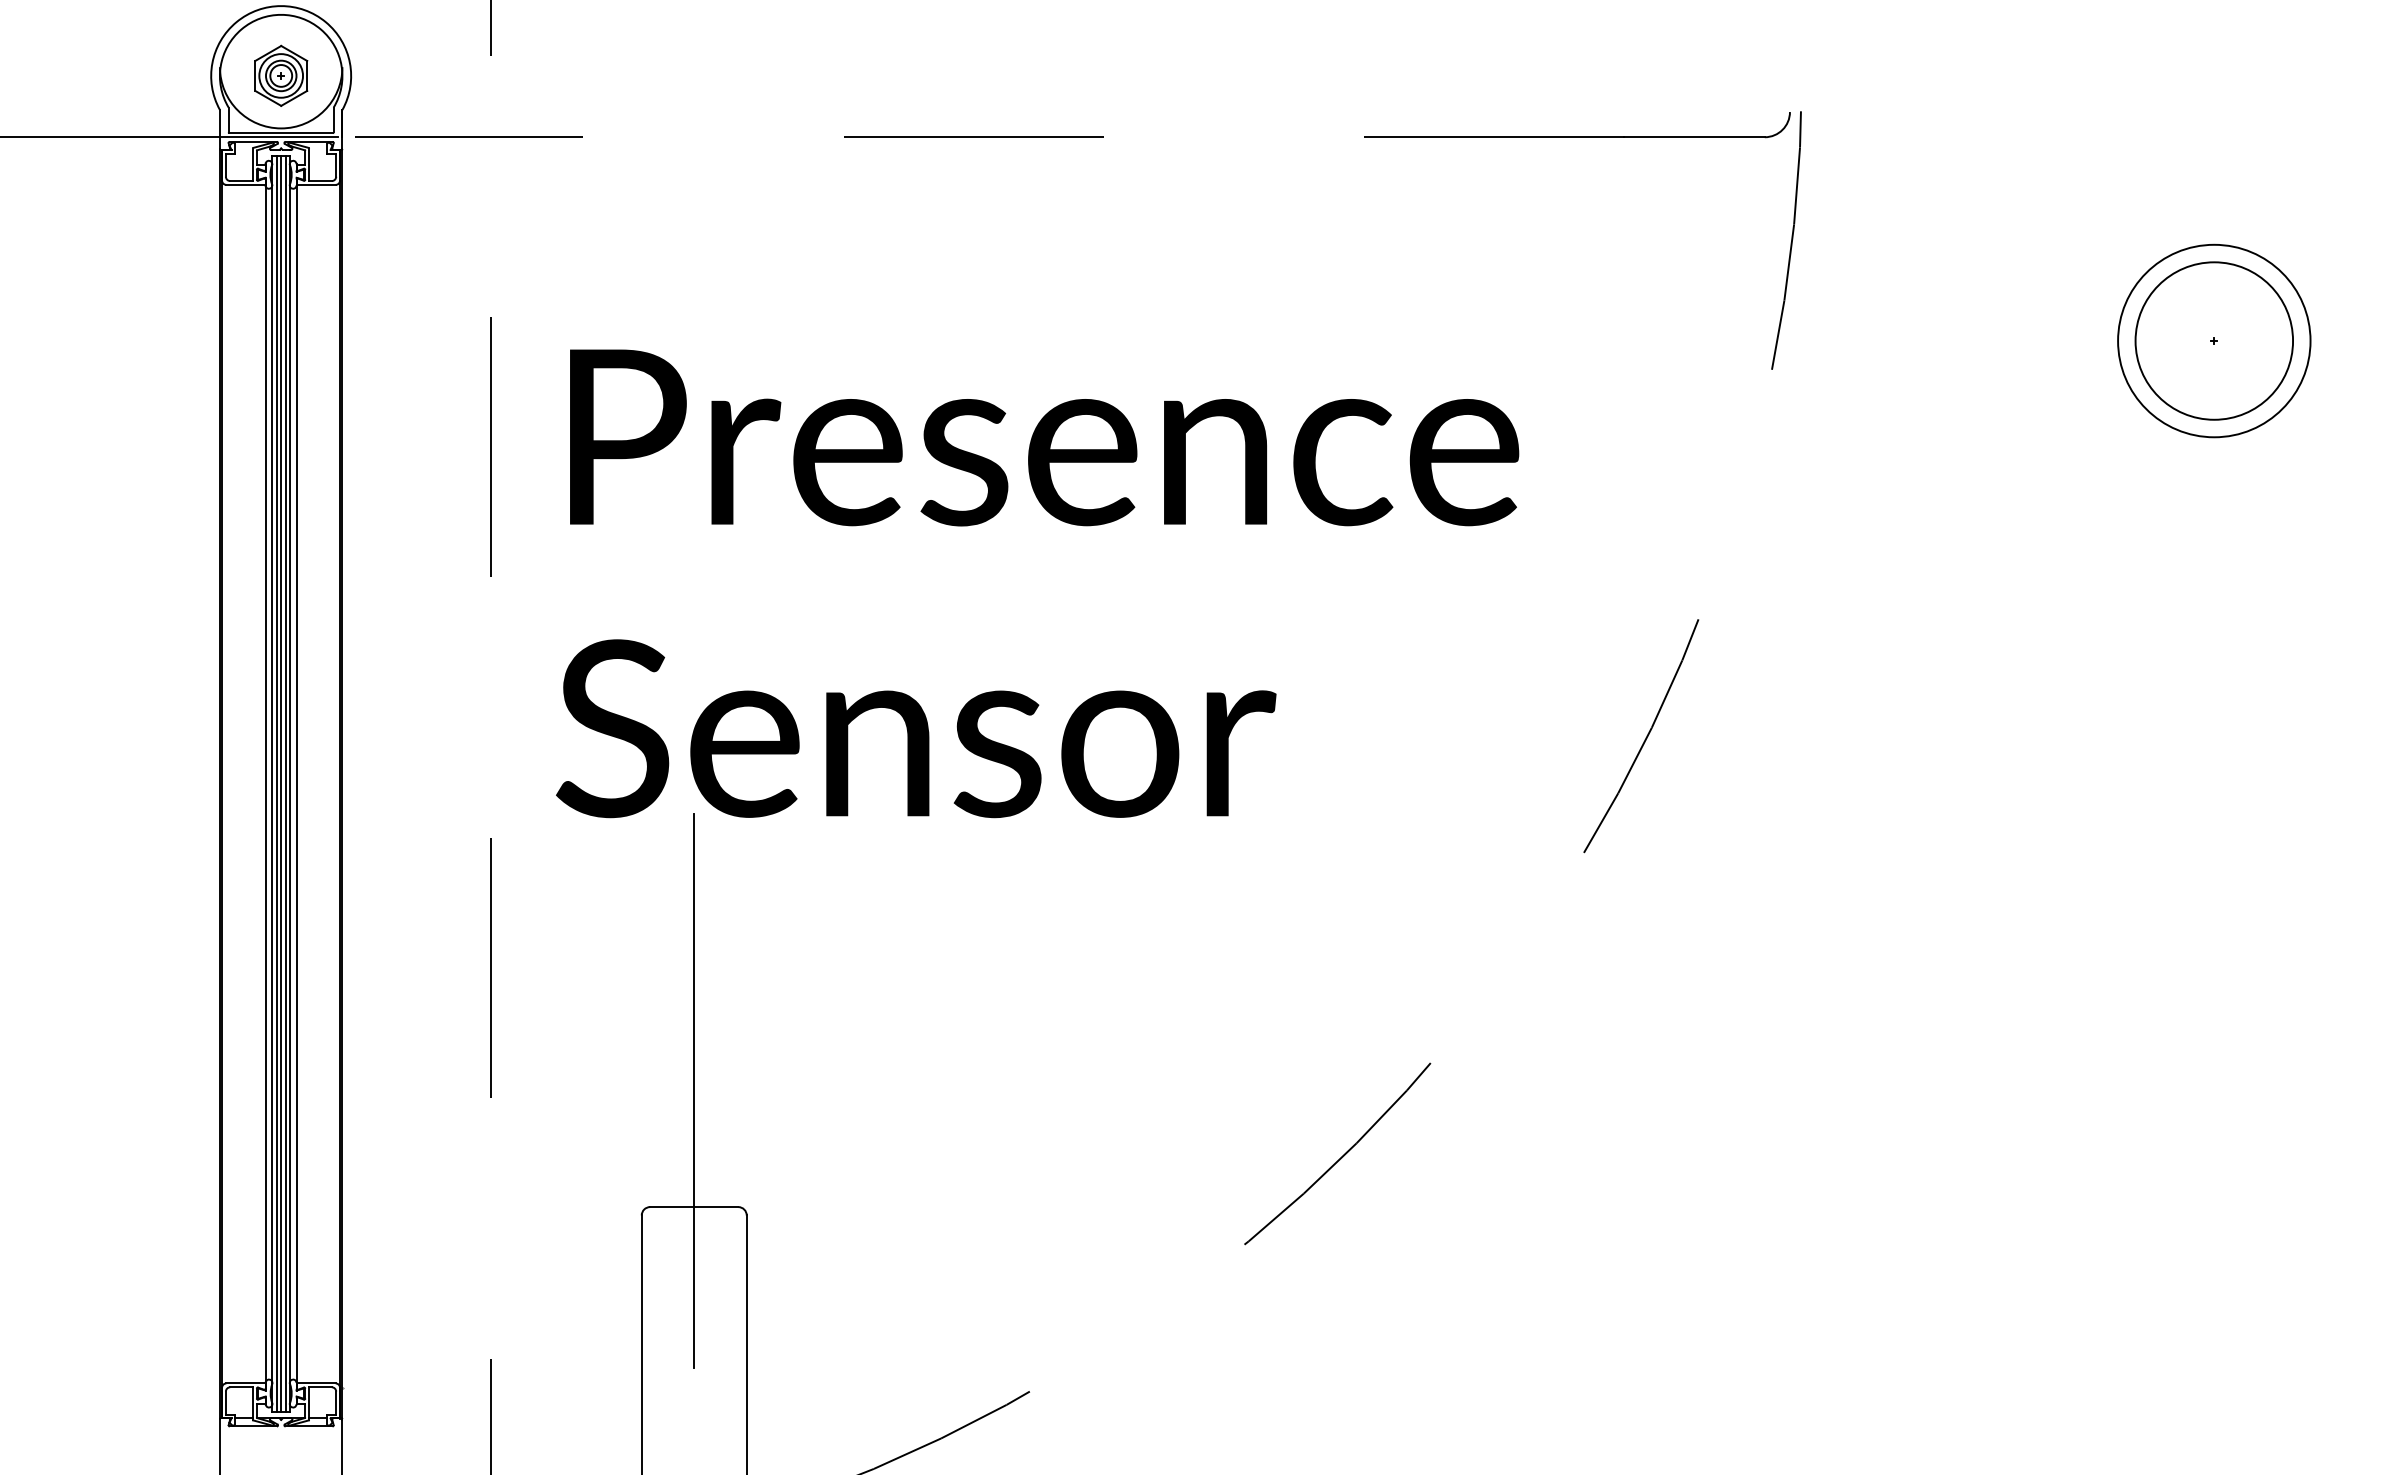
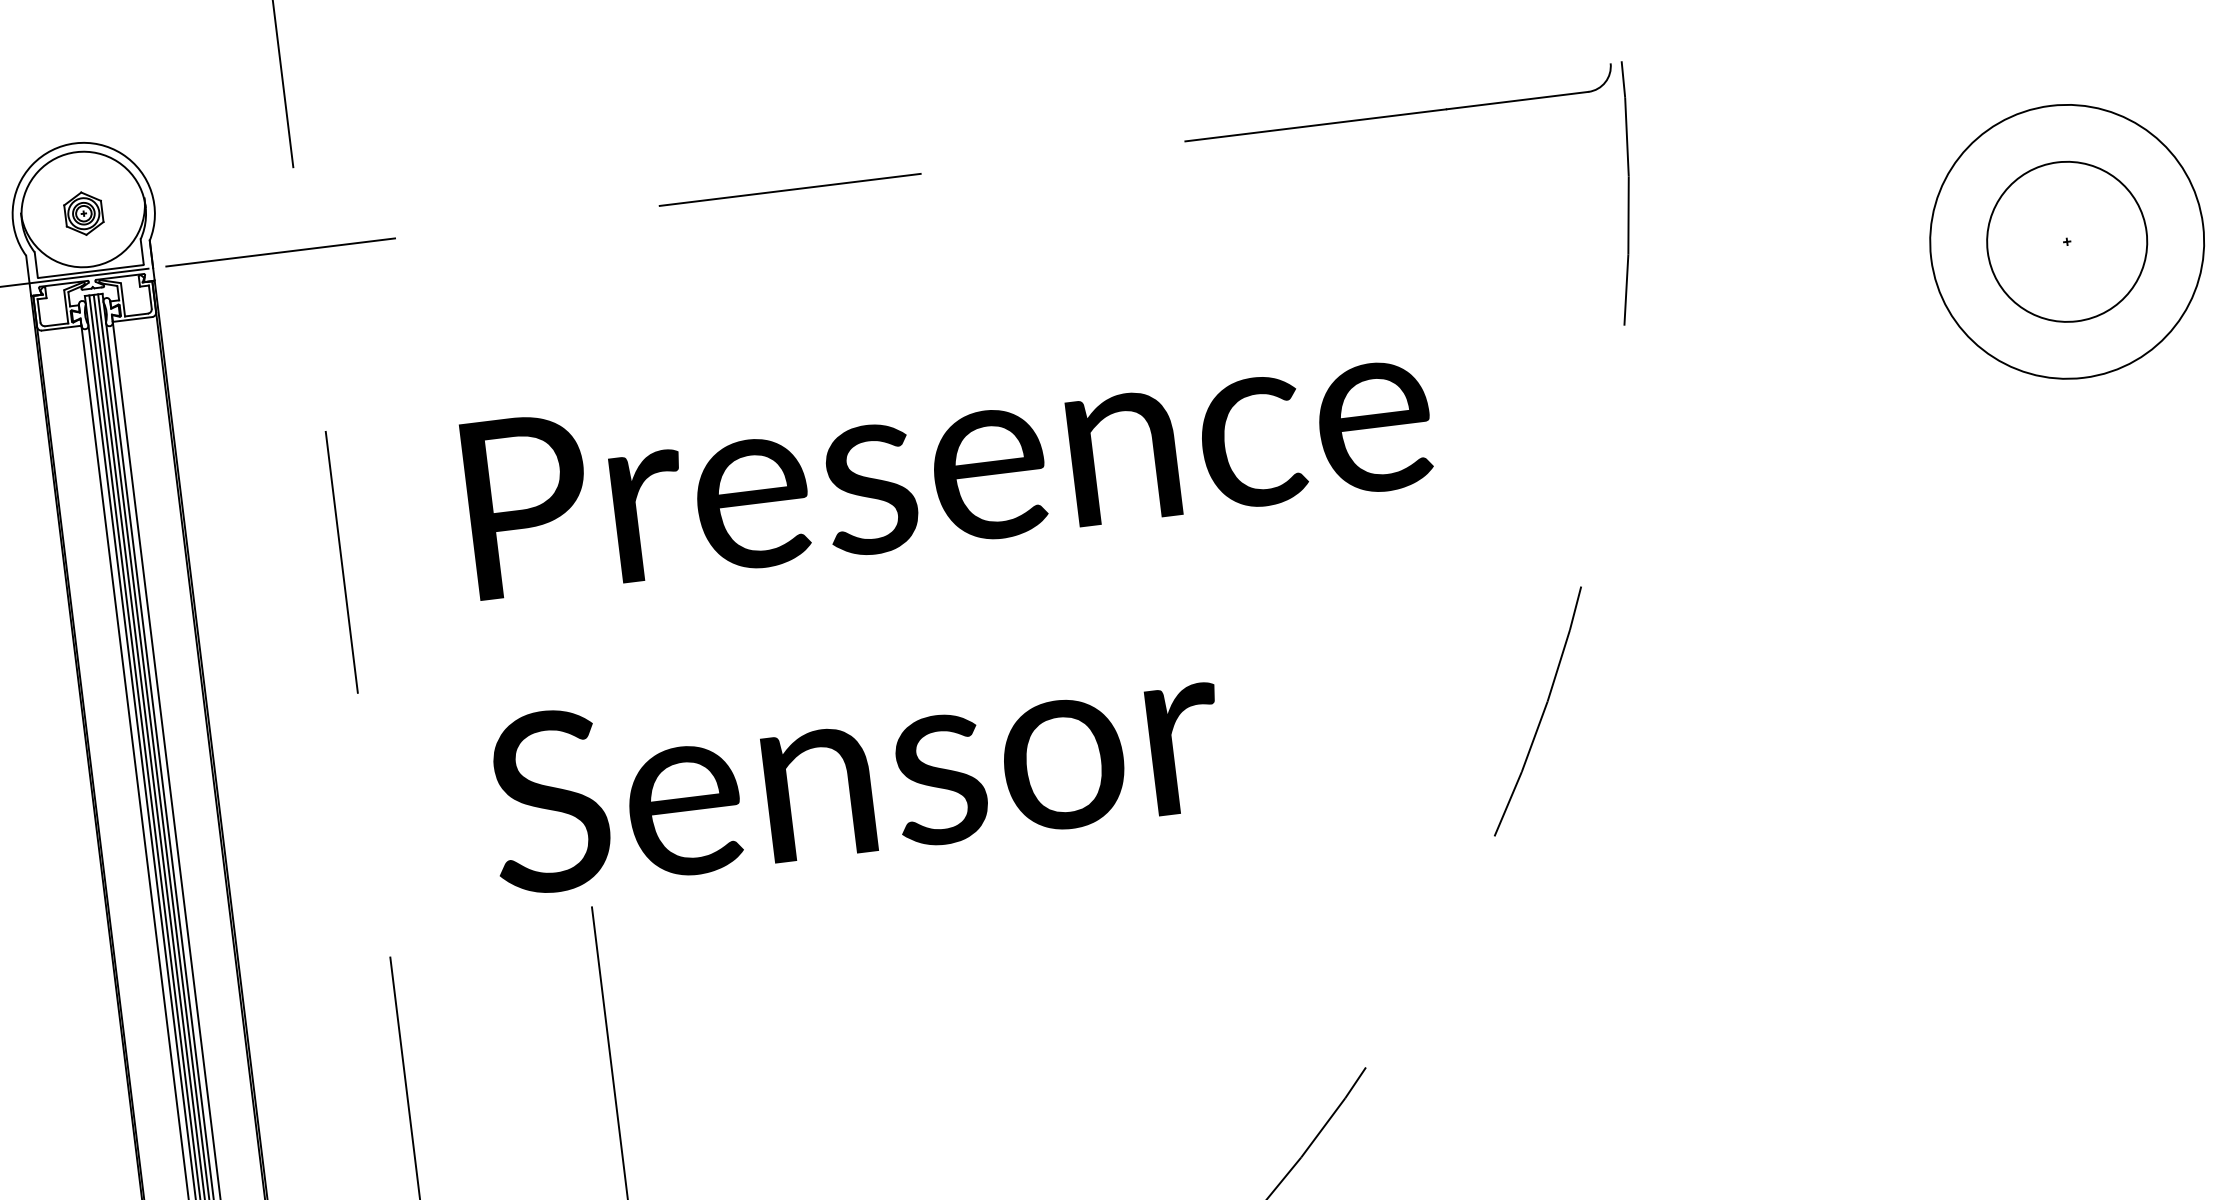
part: (281, 75) -> (84, 213), size x0.7
circle: (2214, 340) -> (2067, 241), size x1.4
text: (1037, 583) -> (959, 602), moved

